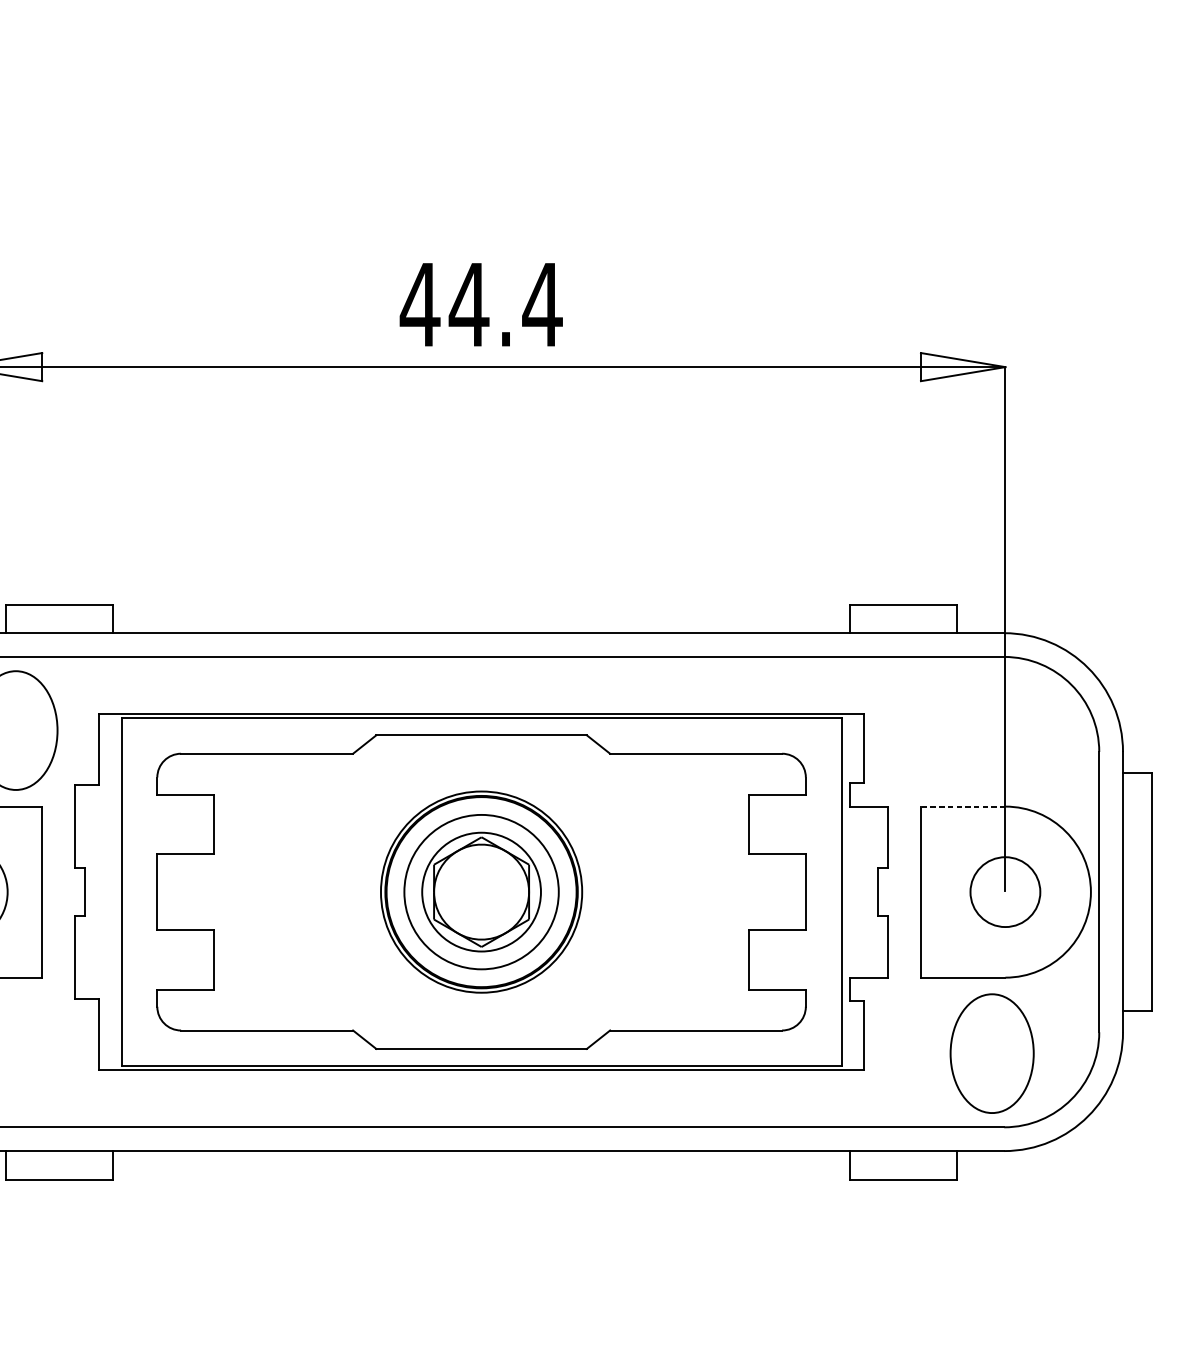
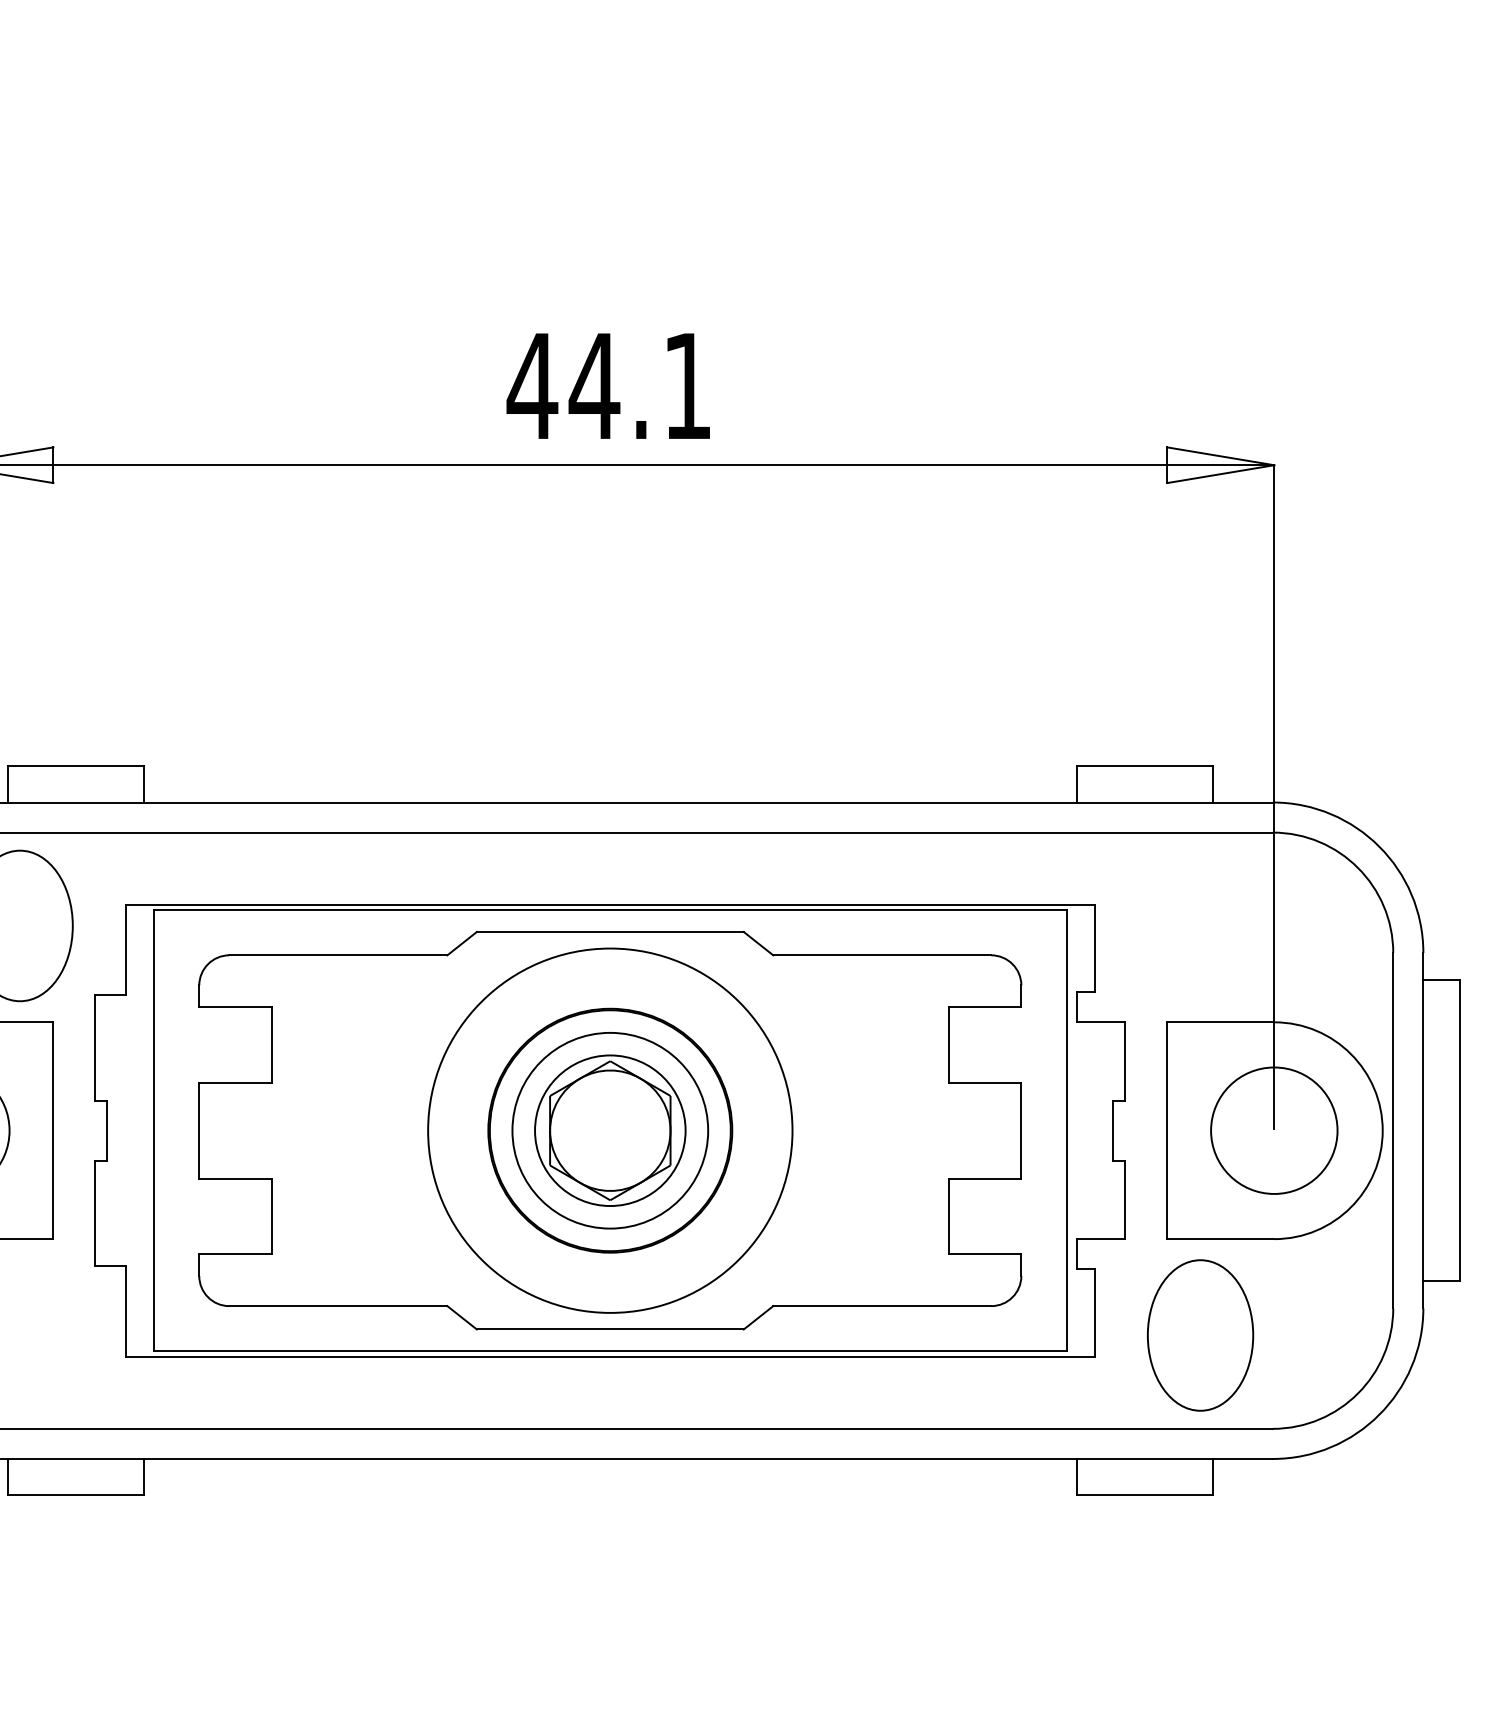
text: (542, 304) -> (687, 385), 44.4 -> 44.1
line: (962, 806) -> (1220, 1022), dashed -> solid
circle: (481, 891) -> (610, 1130), size x1.43
circle: (1005, 891) -> (1274, 1130), size x1.43
part: (992, 1053) -> (1200, 1335), moved

